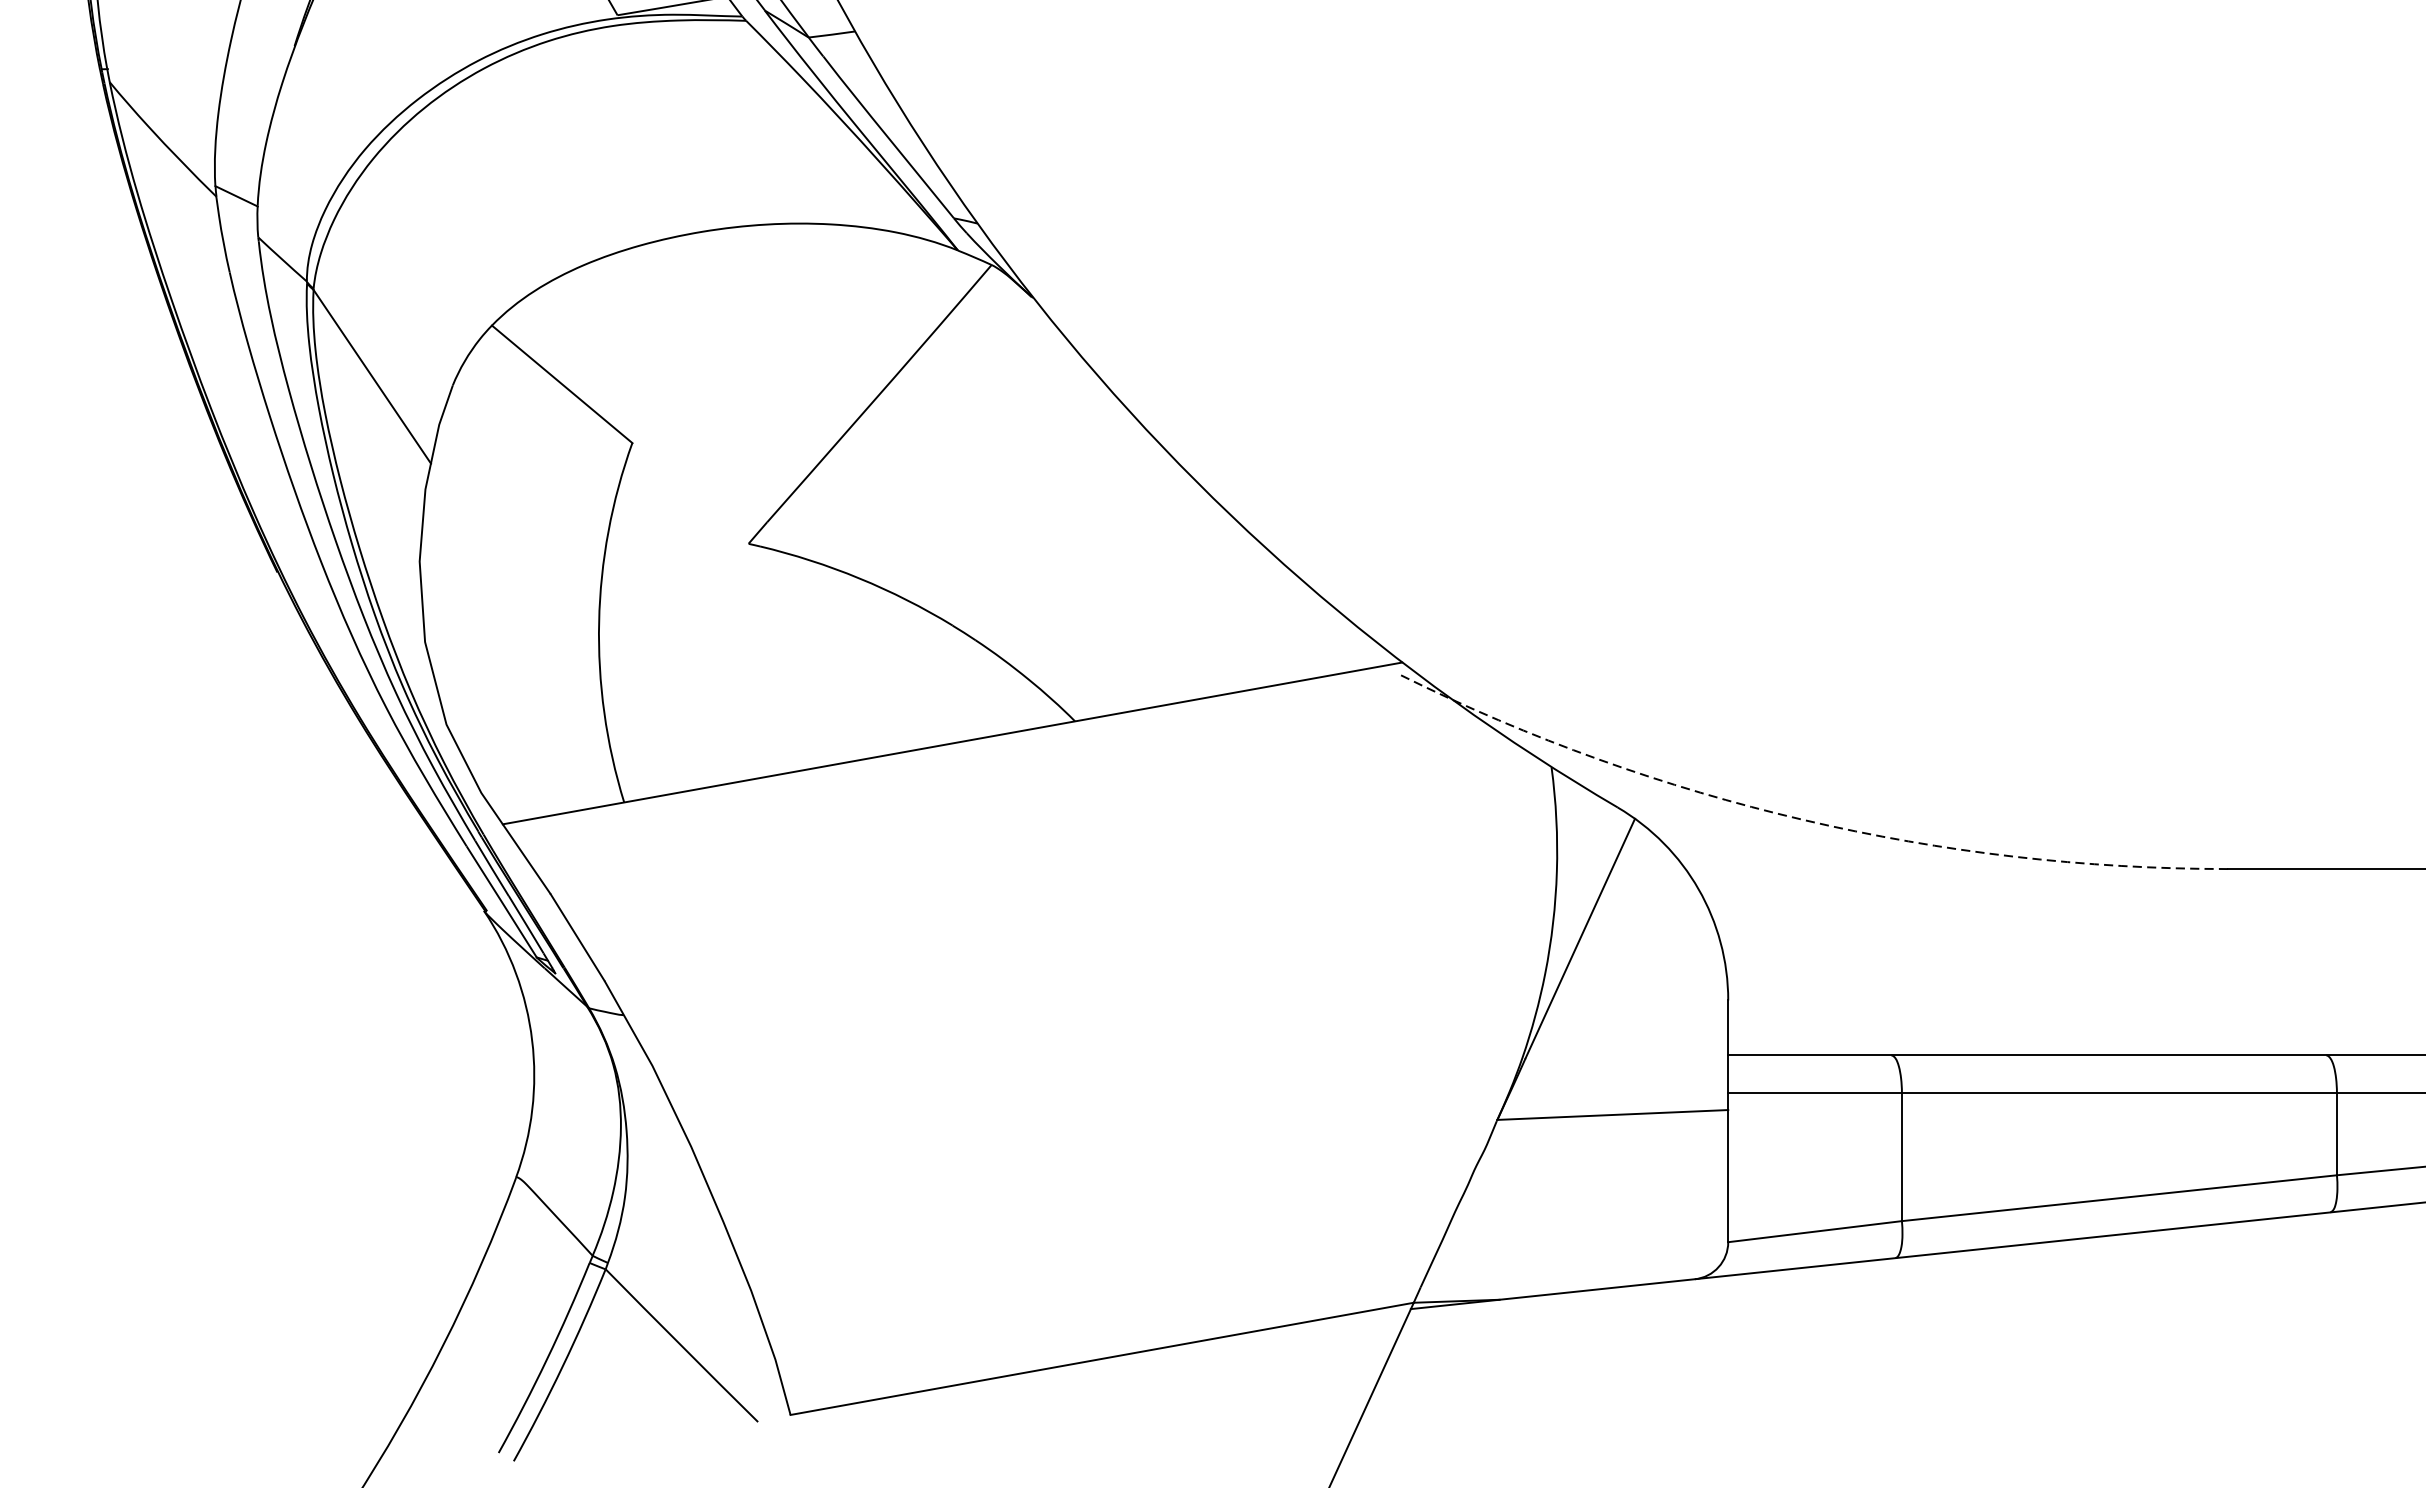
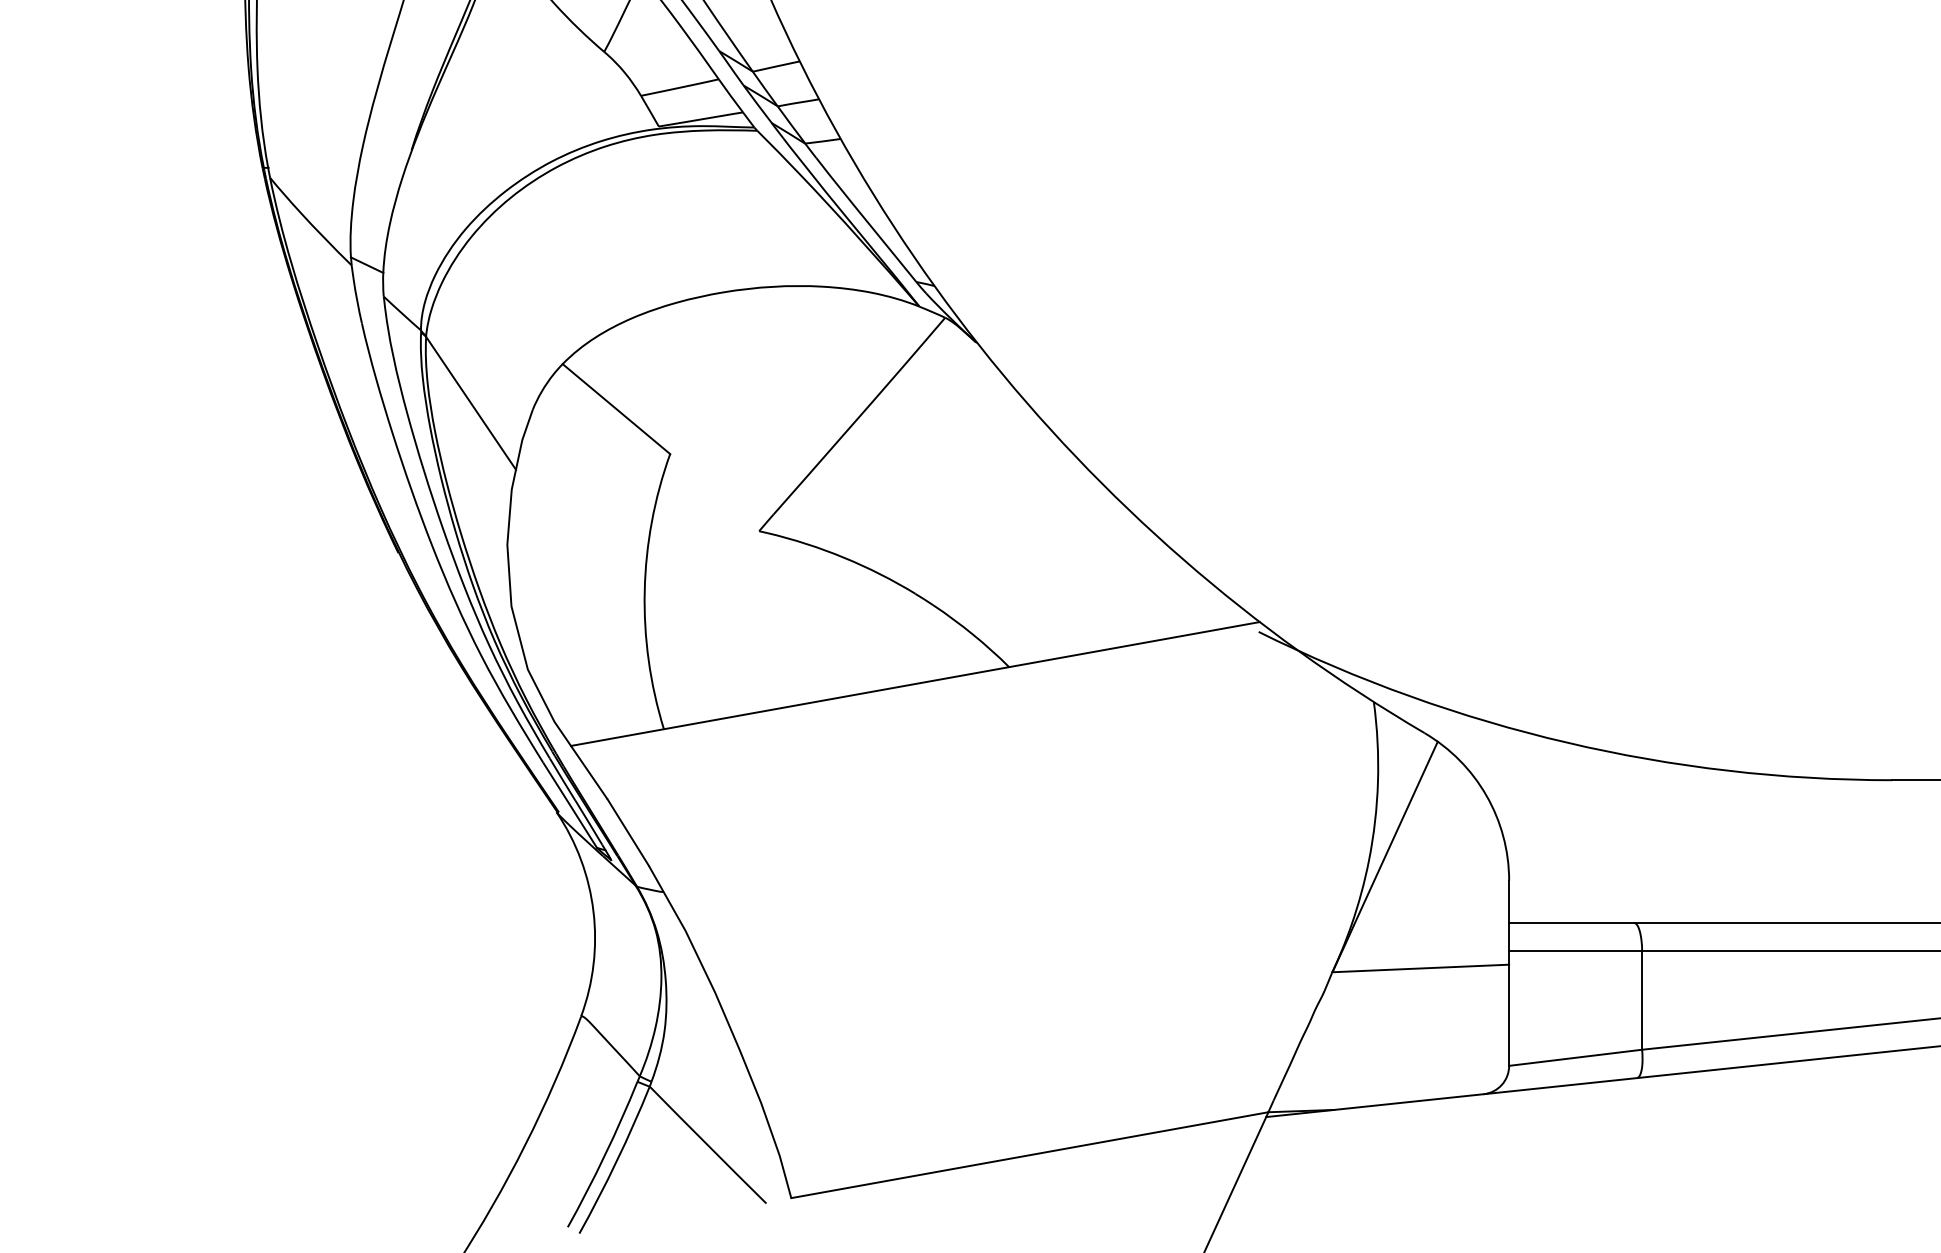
arc: (1803, 819) -> (1566, 742), dashed -> solid

